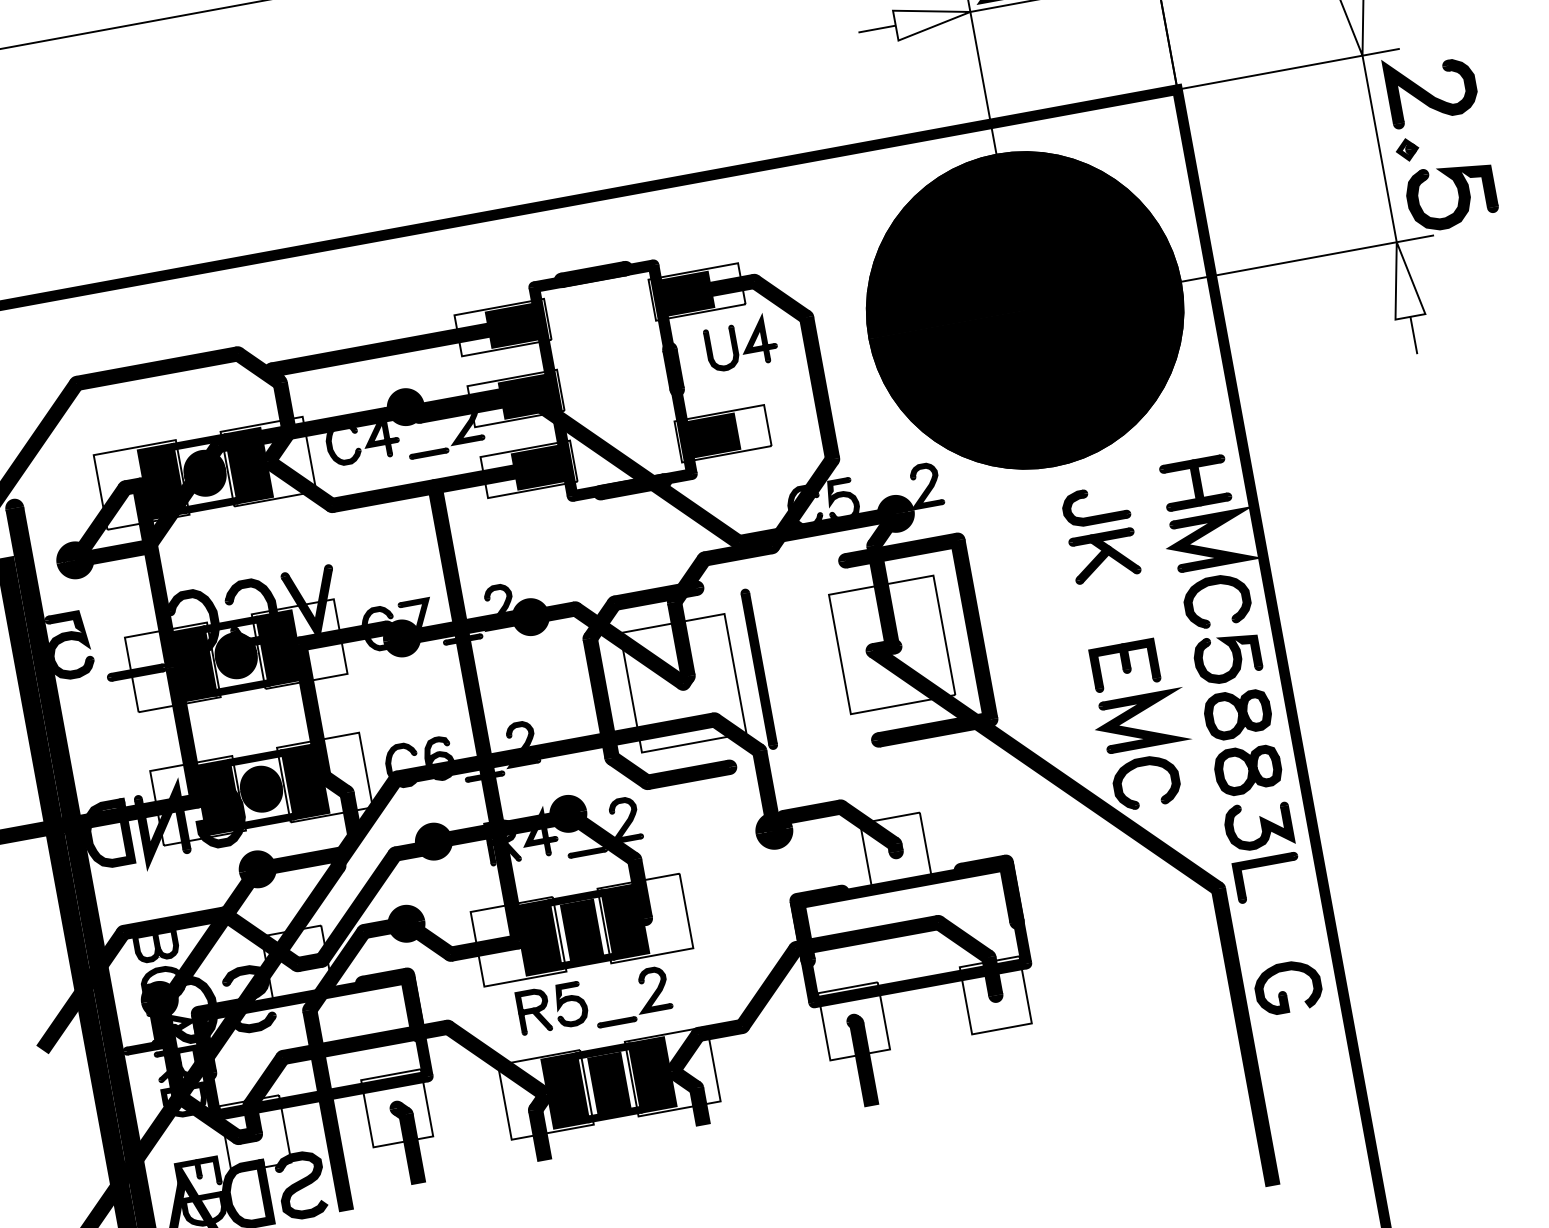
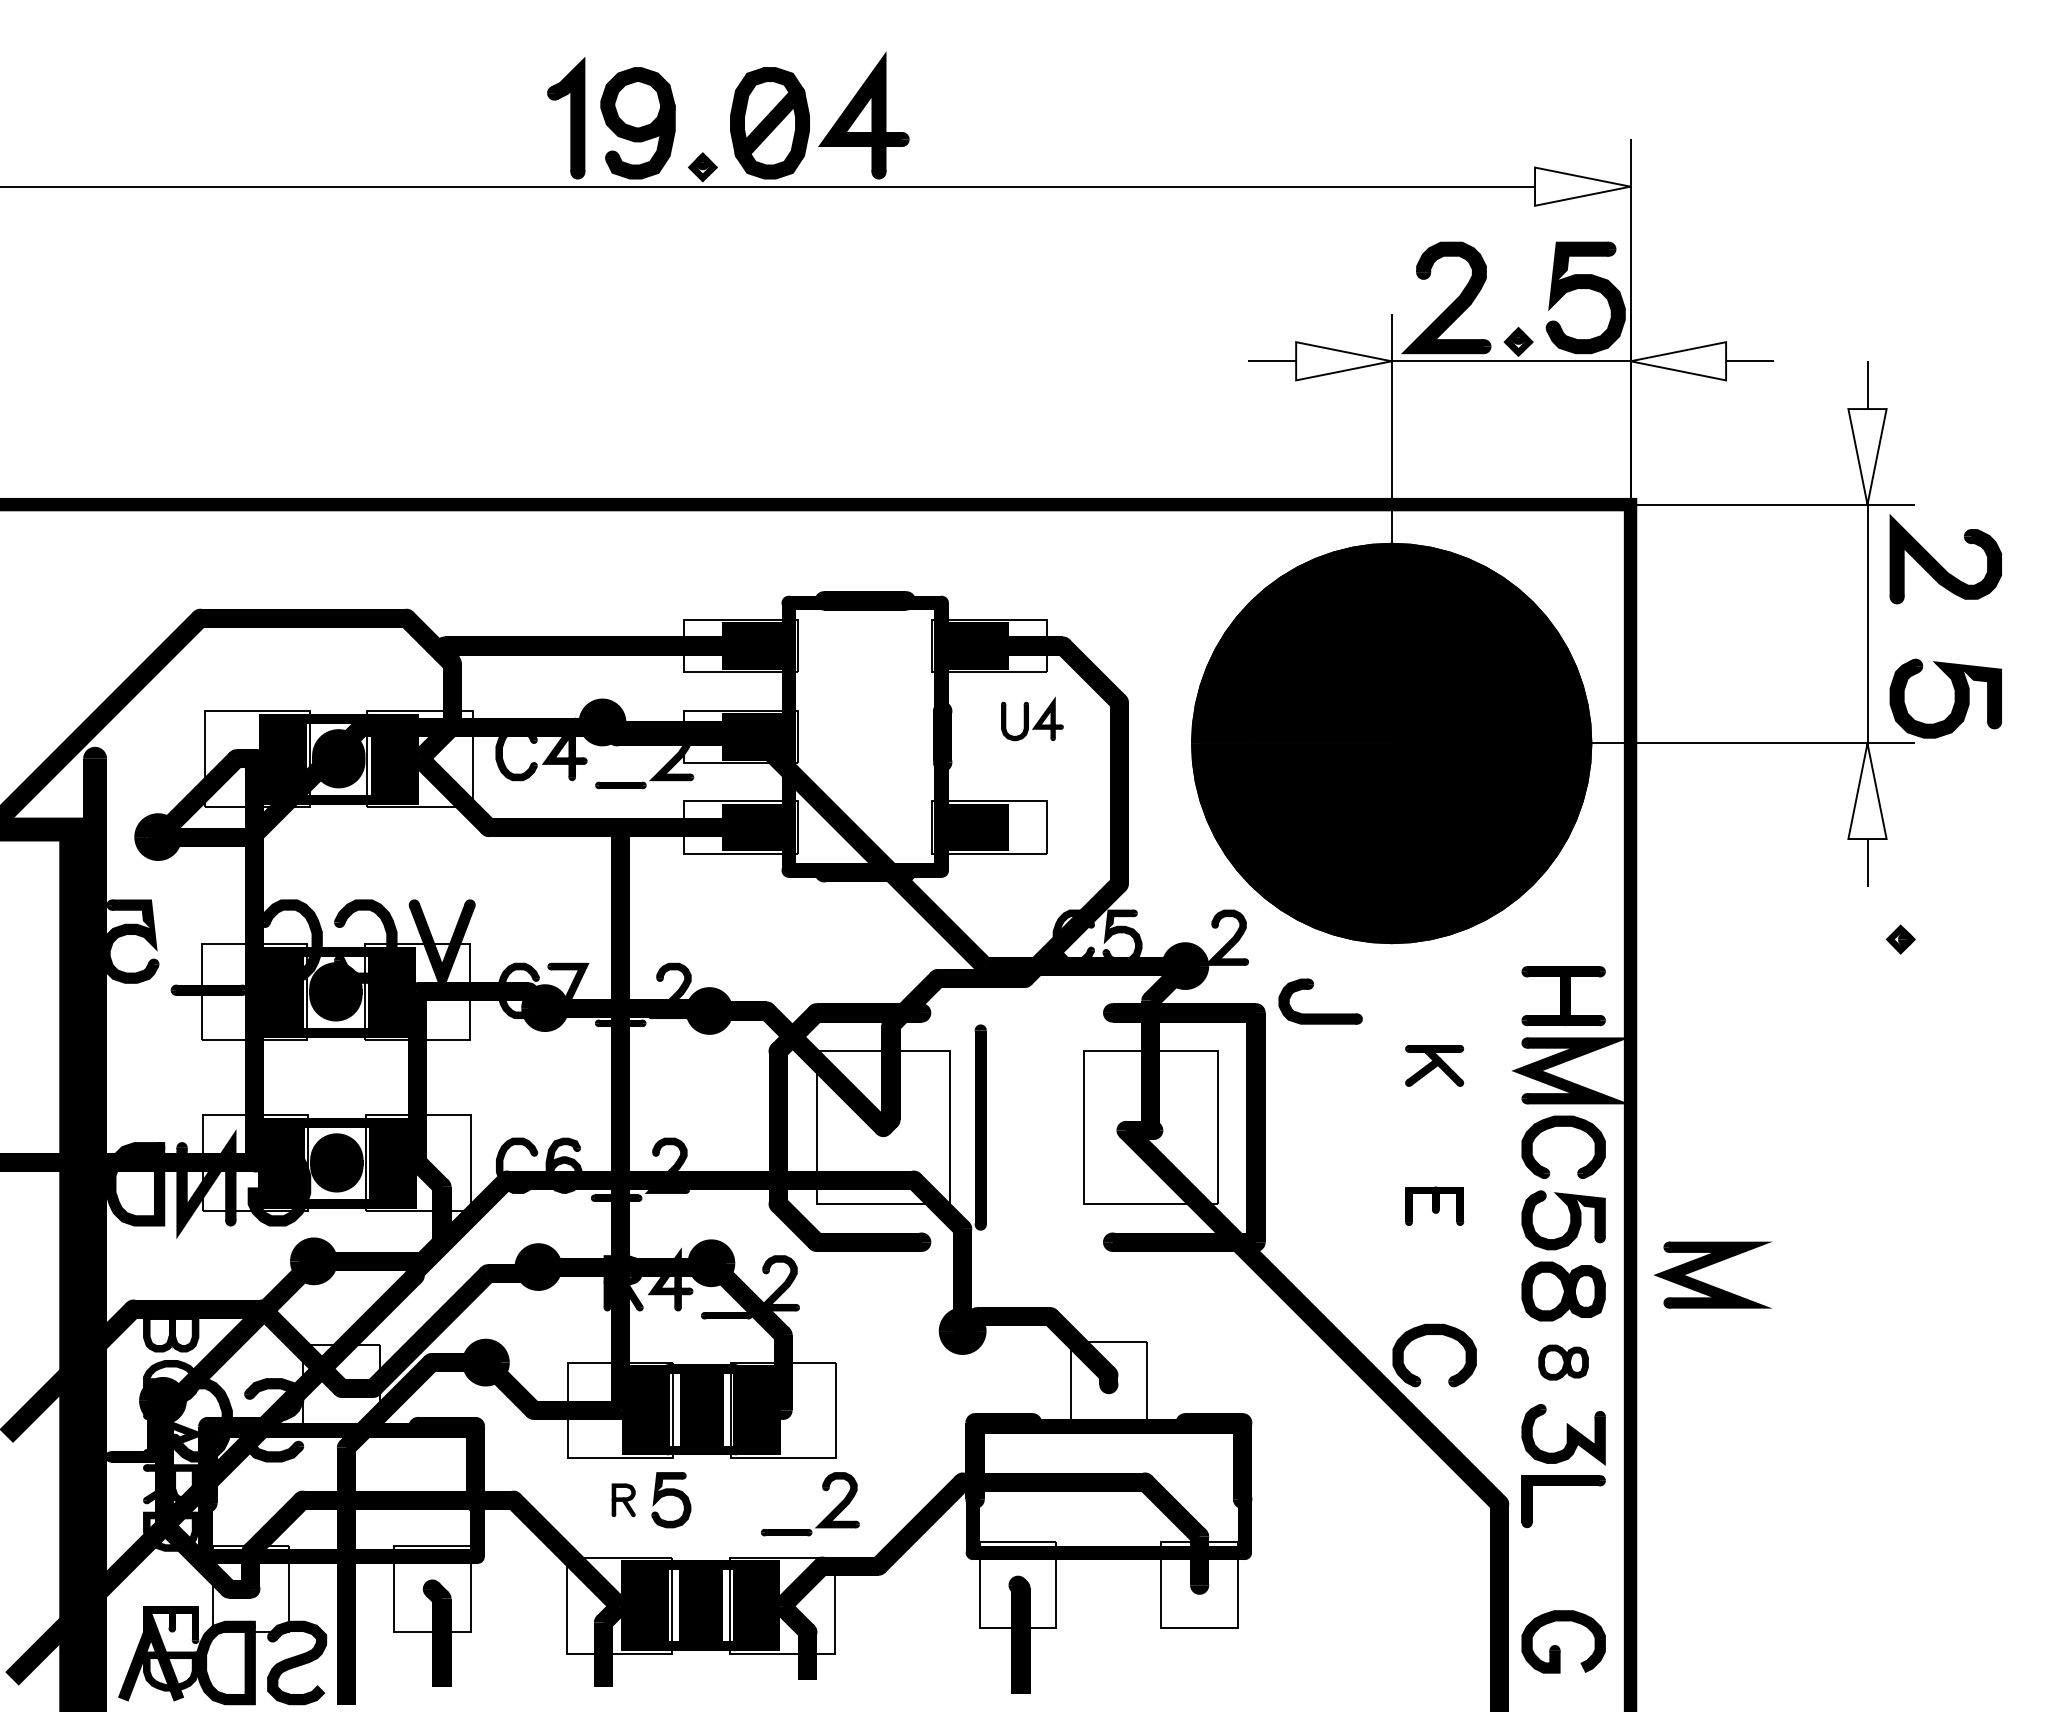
part: (1407, 149) -> (1900, 939), moved
part: (741, 342) -> (1032, 718), size x0.7
part: (1097, 515) -> (1320, 1013), moved
part: (1104, 555) -> (1434, 1065), size x0.7
part: (1124, 665) -> (1434, 1206), size x0.7
part: (1136, 715) -> (1708, 1266), moved
part: (1248, 769) -> (1563, 1362), size x0.6
part: (640, 984) -> (823, 1490), moved
part: (533, 1011) -> (623, 1500), size x0.6

